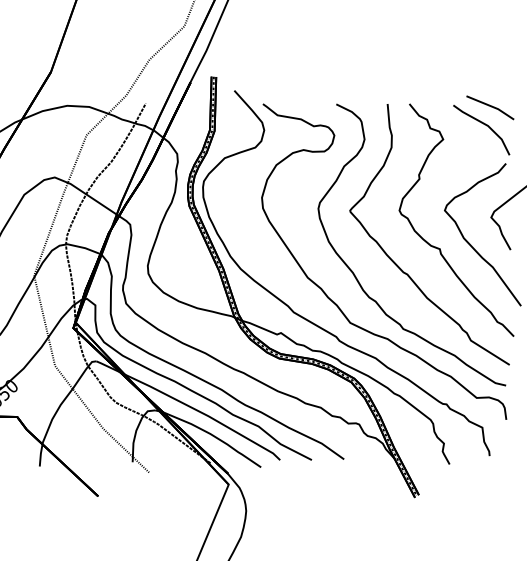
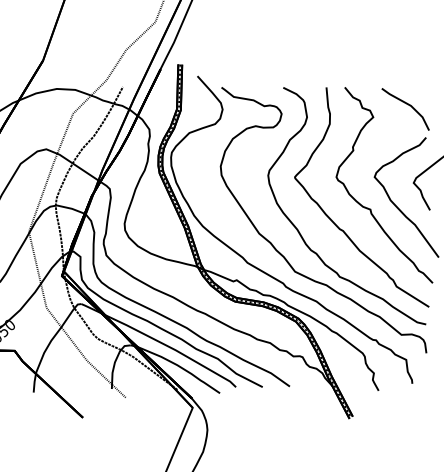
line: (489, 106) -> (412, 89), removed

